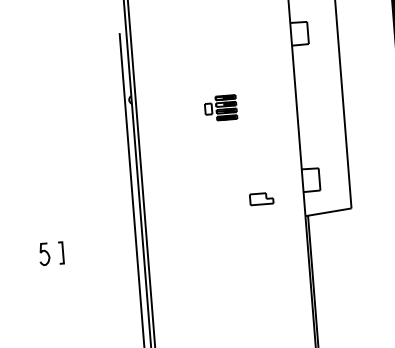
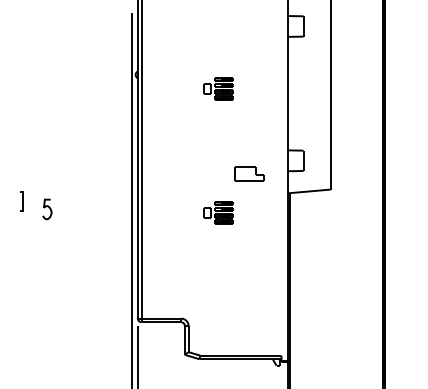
part: (261, 198) -> (249, 174), size x1.4
part: (231, 243) -> (218, 212), added
line: (62, 253) -> (22, 201), moved

